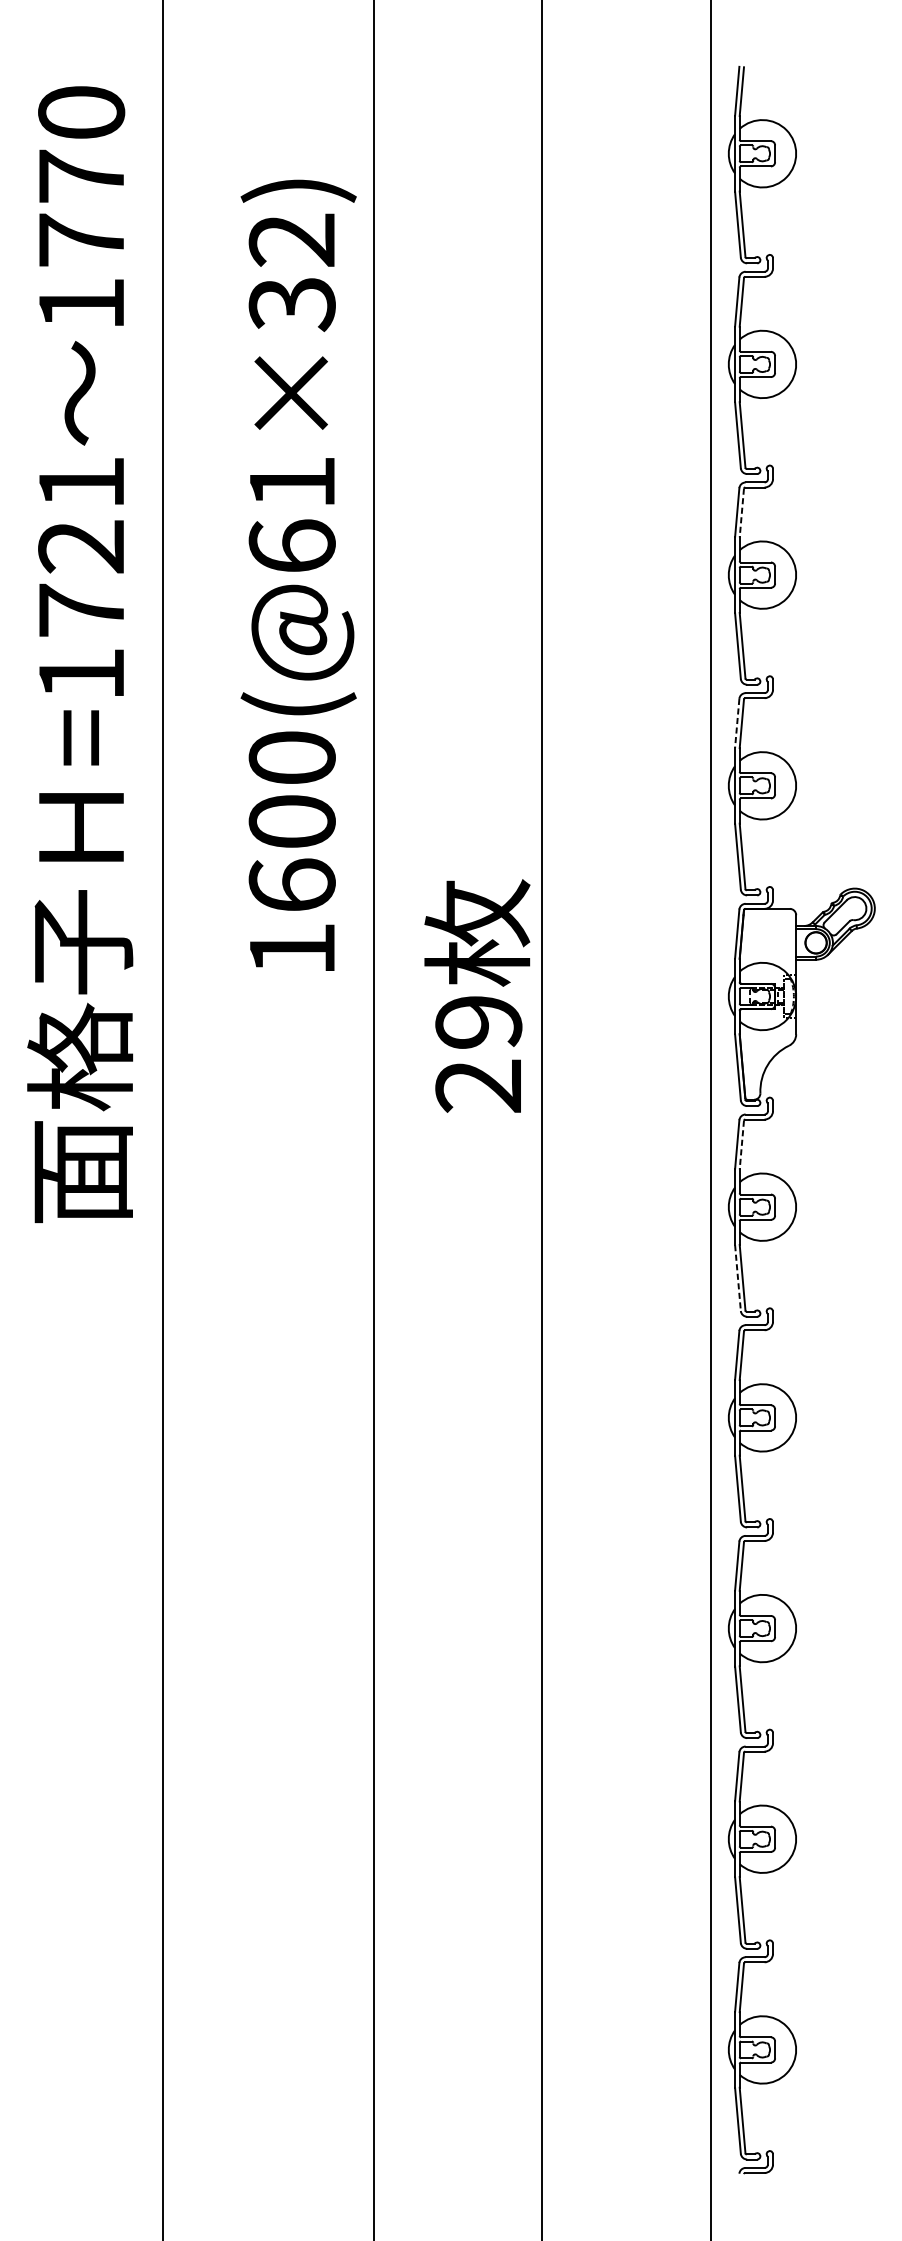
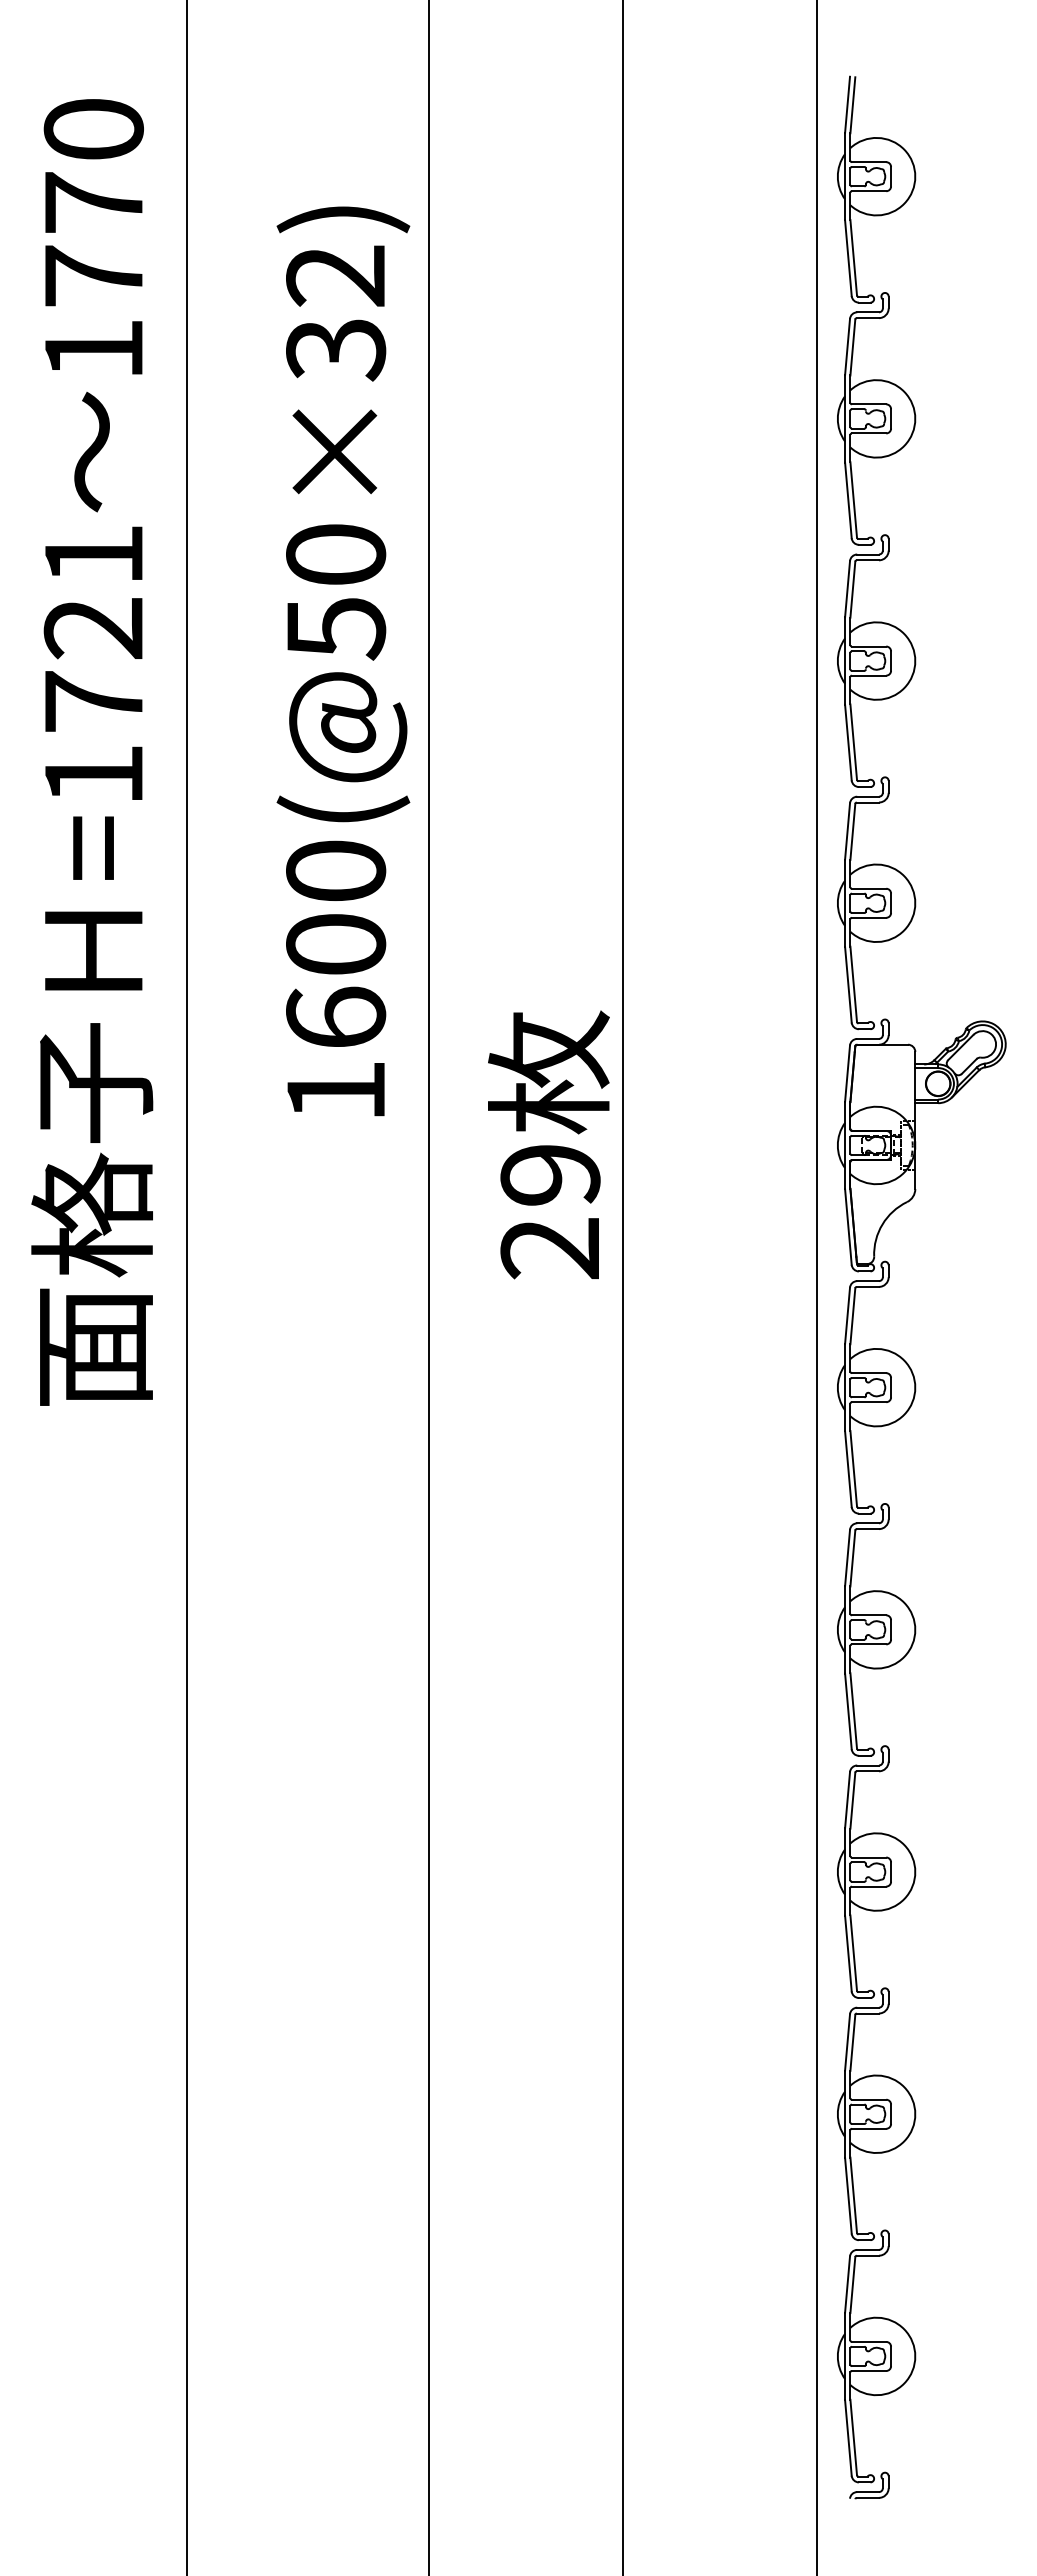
line: (741, 513) -> (852, 590), dashed -> solid
text: (292, 515) -> (336, 592), 1600(@61×32) -> 1600(@50×32)
line: (737, 723) -> (847, 831), dashed -> solid
line: (741, 1145) -> (852, 1316), dashed -> solid
line: (738, 1278) -> (848, 1469), dashed -> solid

